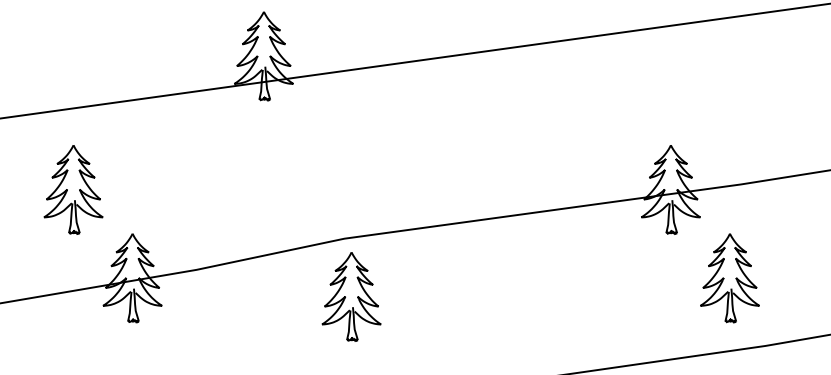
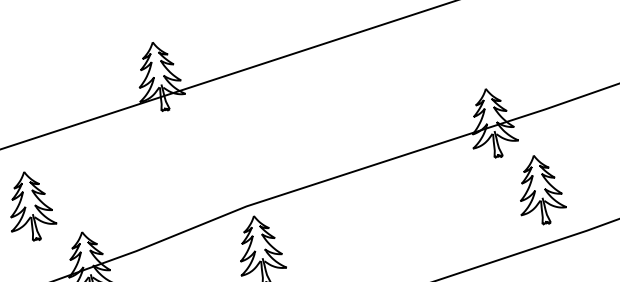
part: (729, 278) -> (539, 190), moved

